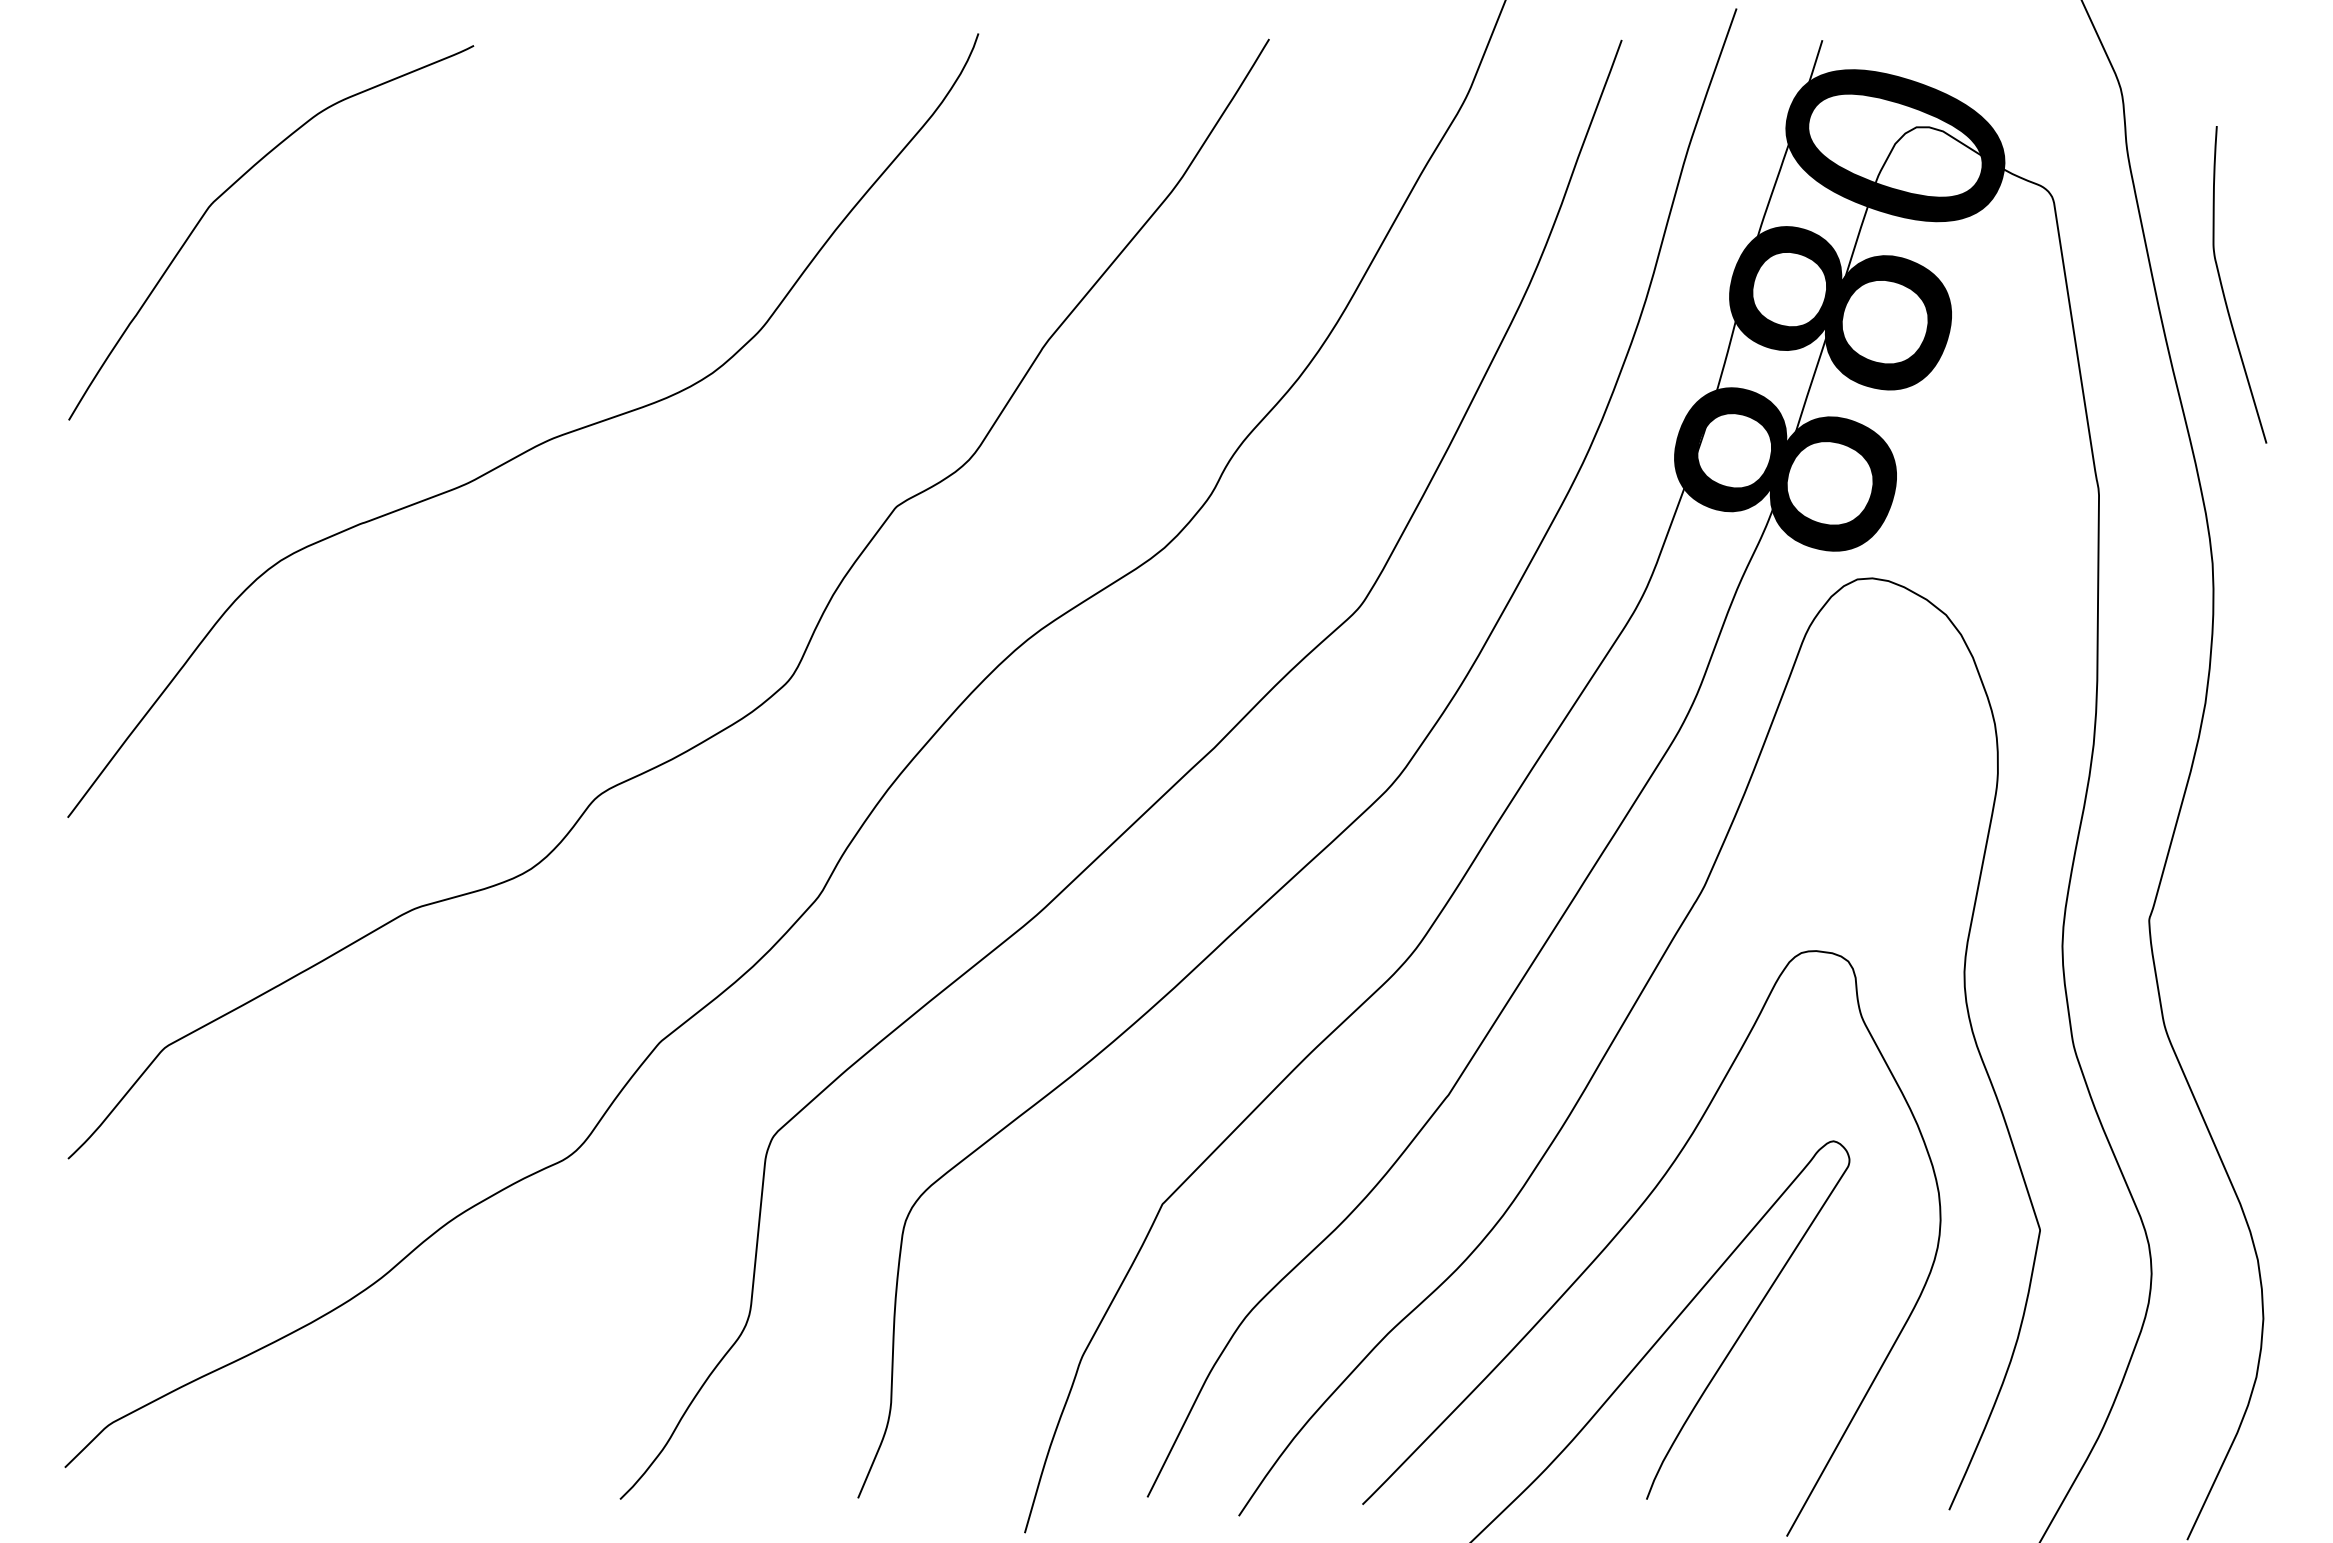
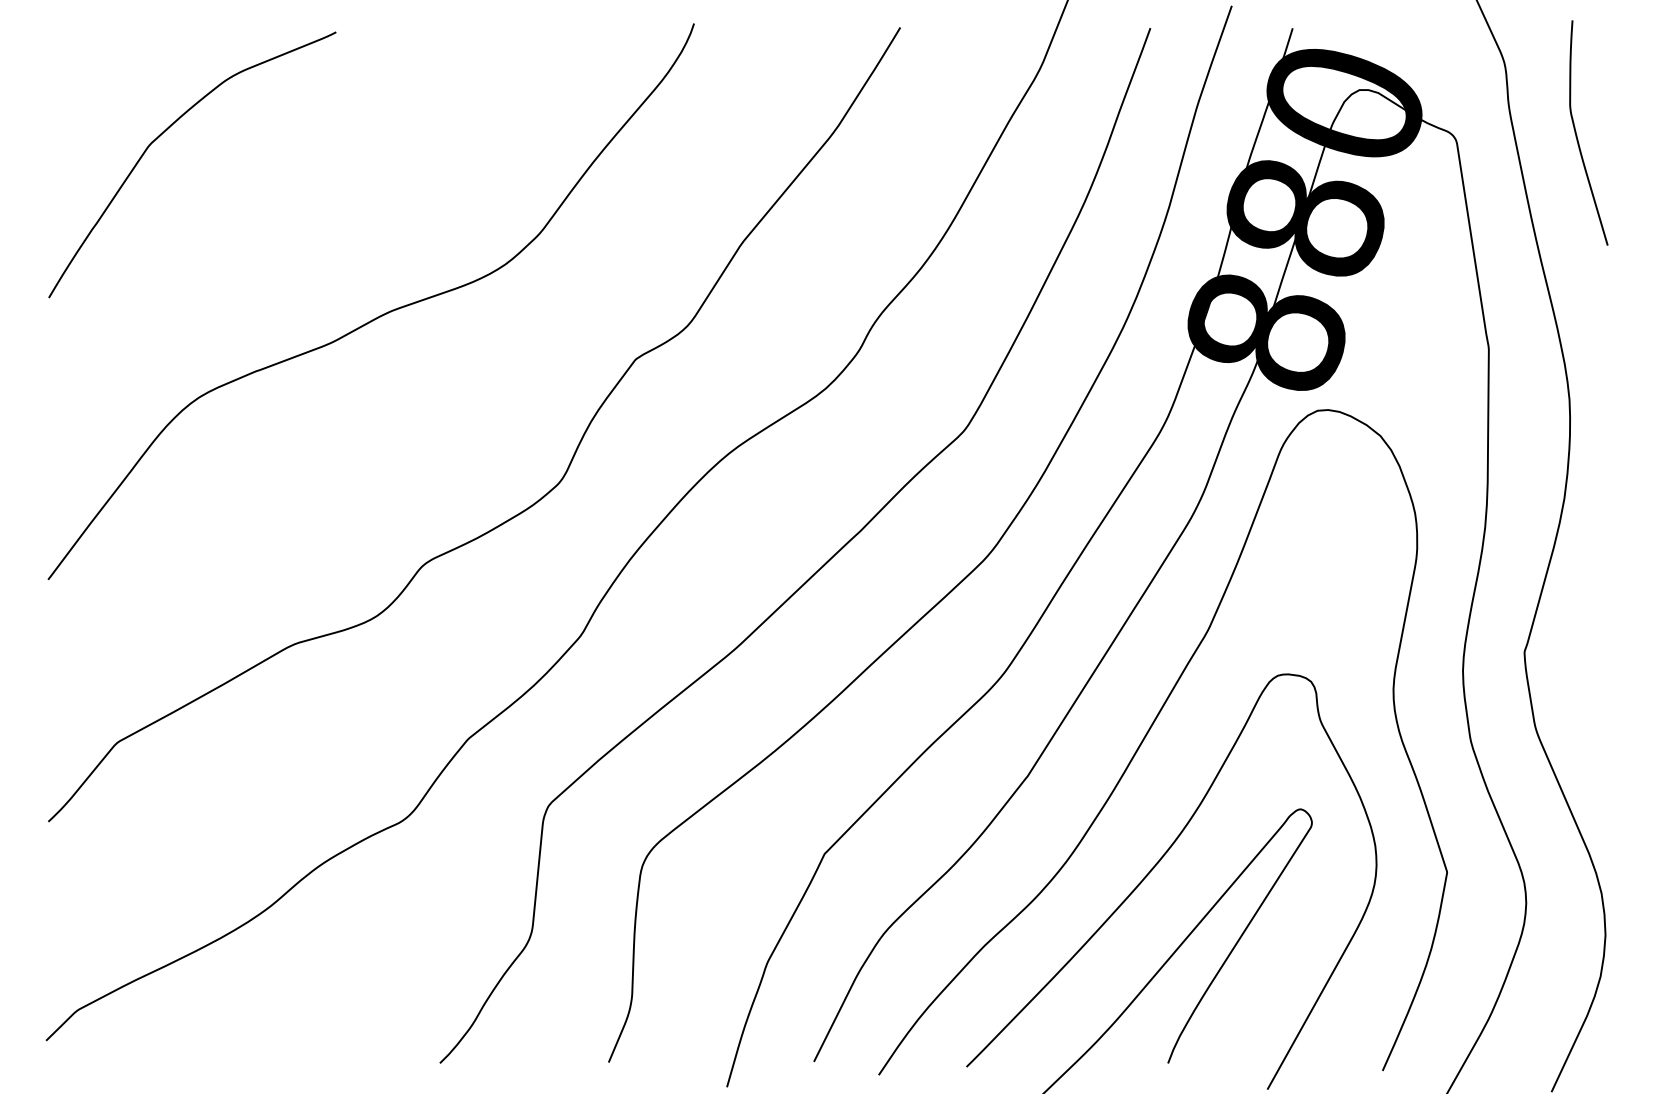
curve: (2223, 288) -> (1577, 135), moved

